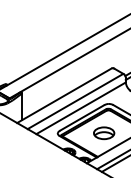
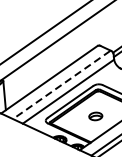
line: (75, 101) -> (61, 84), solid -> dashed
part: (104, 133) -> (96, 116), size x0.6

